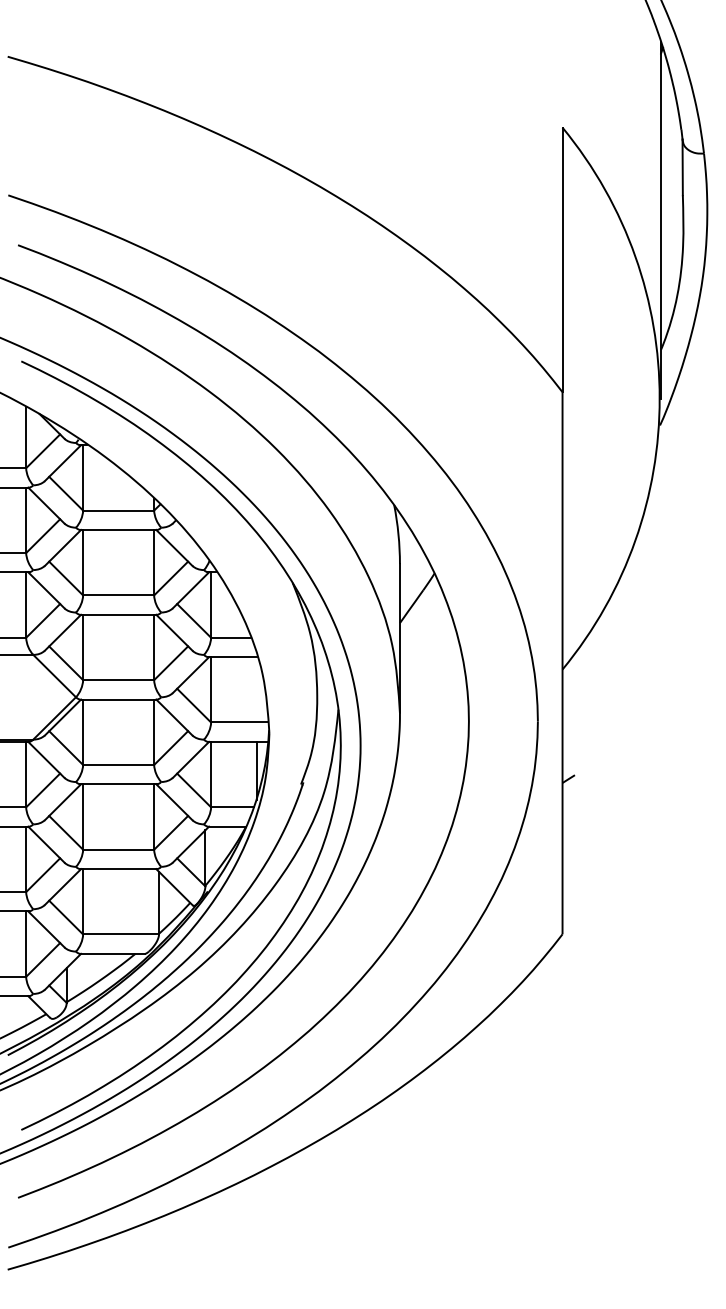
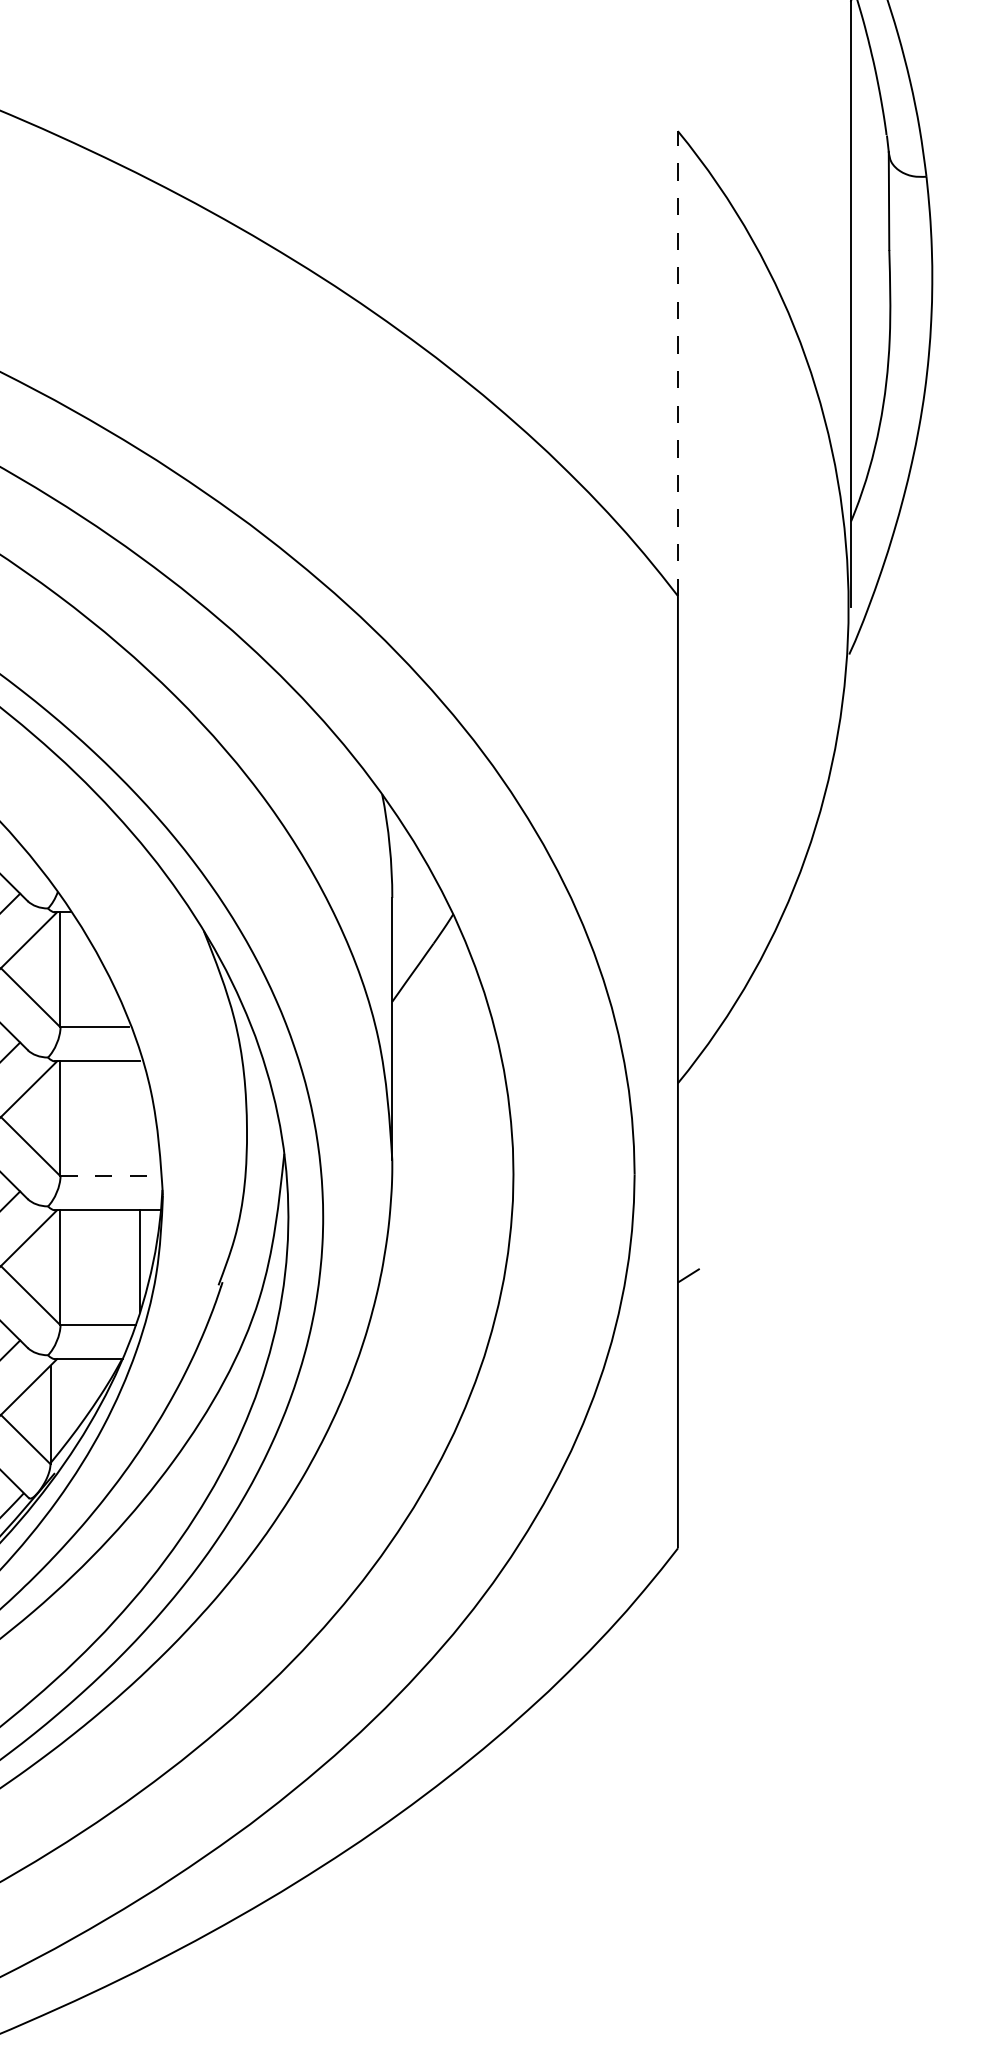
line: (562, 259) -> (677, 362), solid -> dashed
line: (239, 722) -> (110, 1176), solid -> dashed

